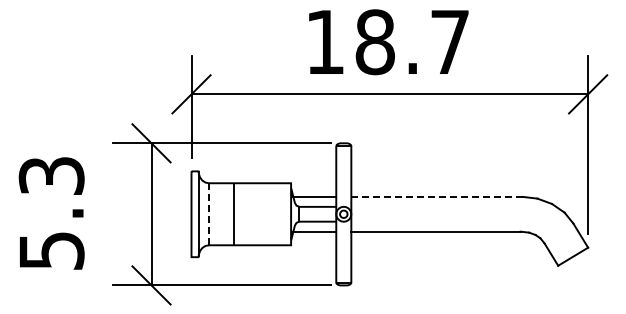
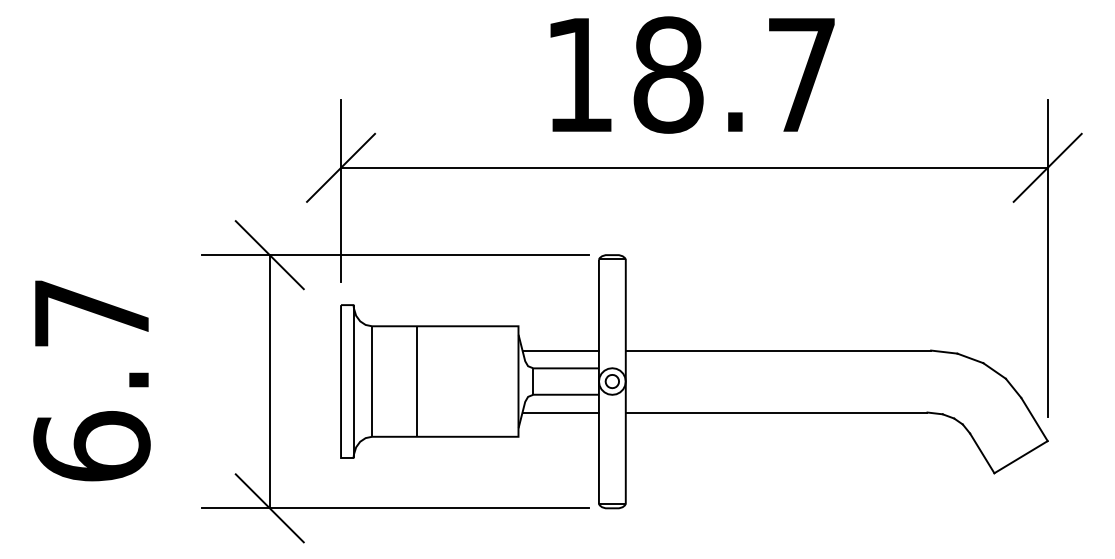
line: (437, 196) -> (779, 349), dashed -> solid
text: (51, 213) -> (91, 380), 5.3 -> 6.7
line: (208, 214) -> (371, 381), dashed -> solid

